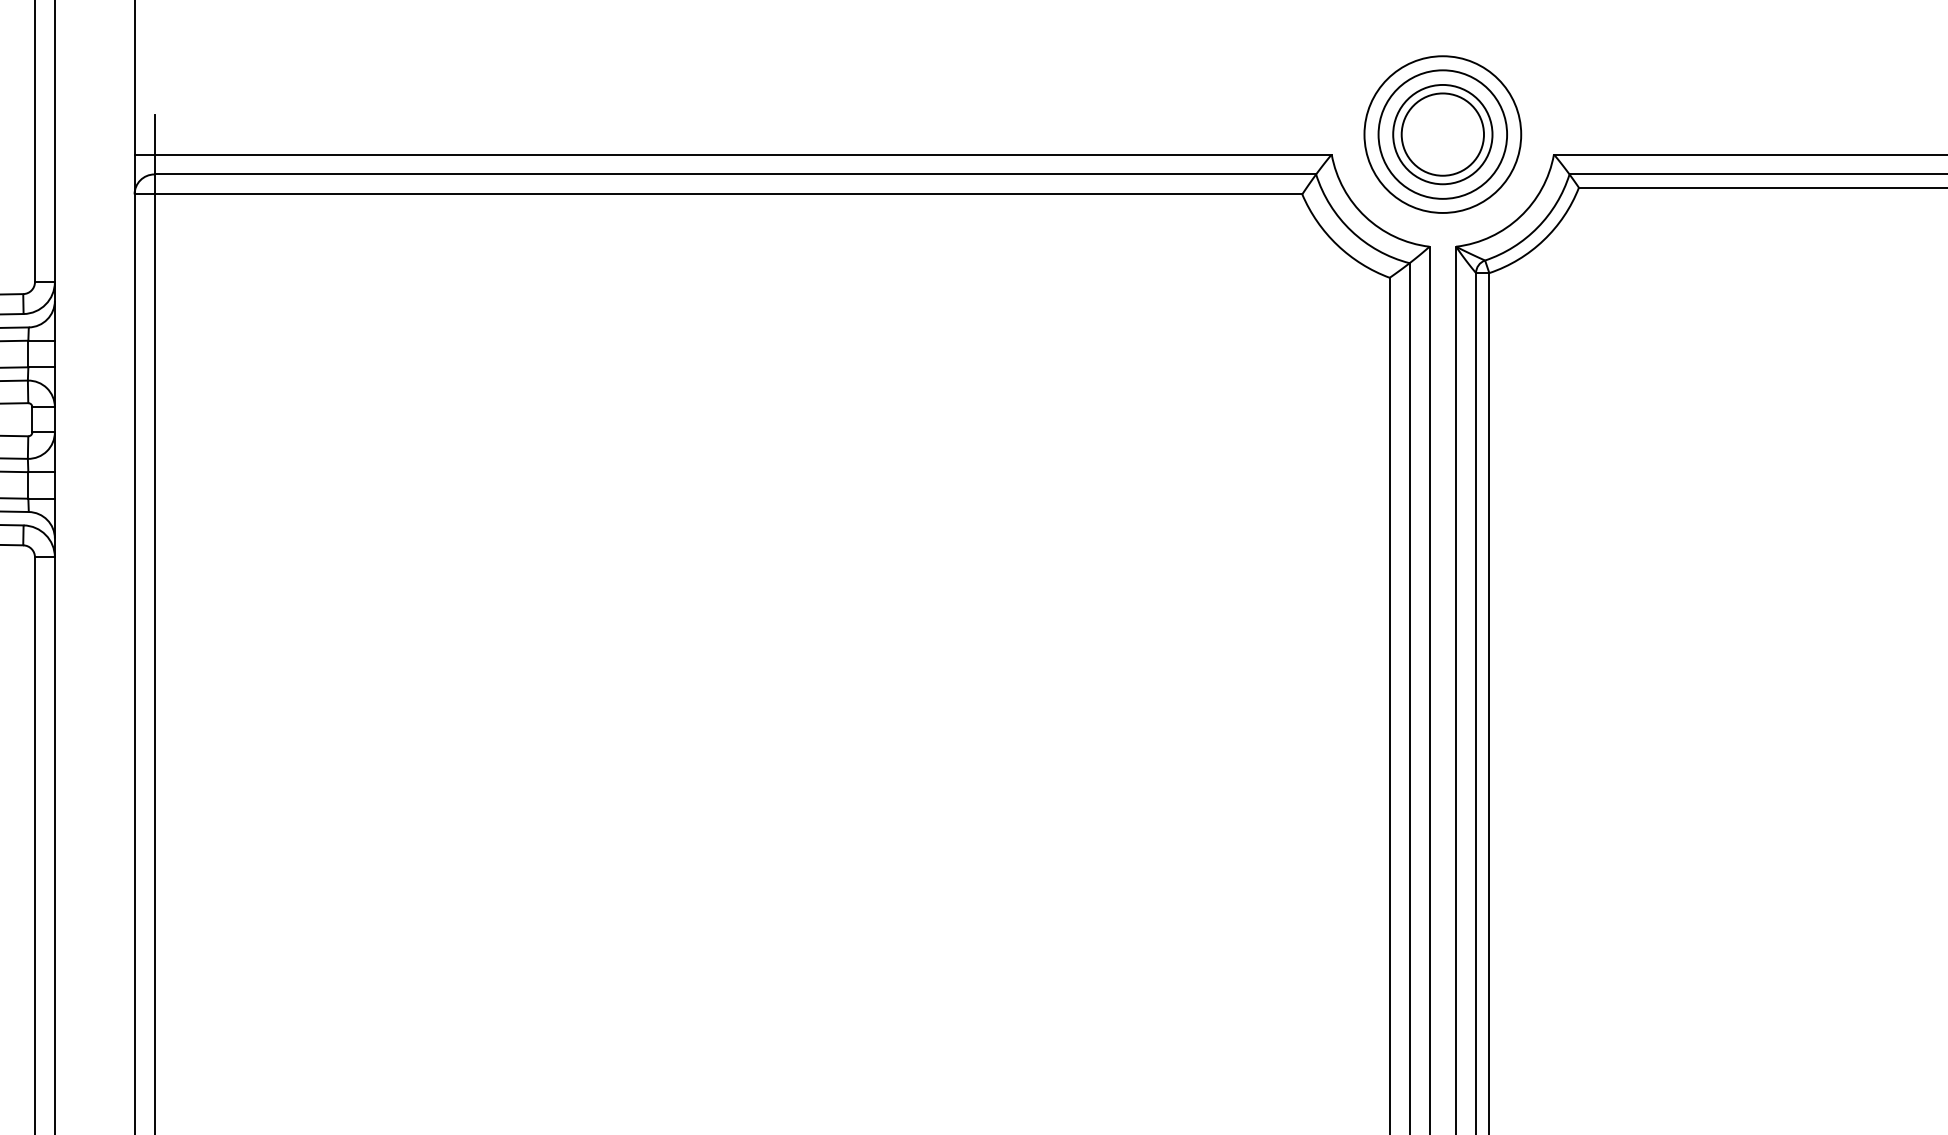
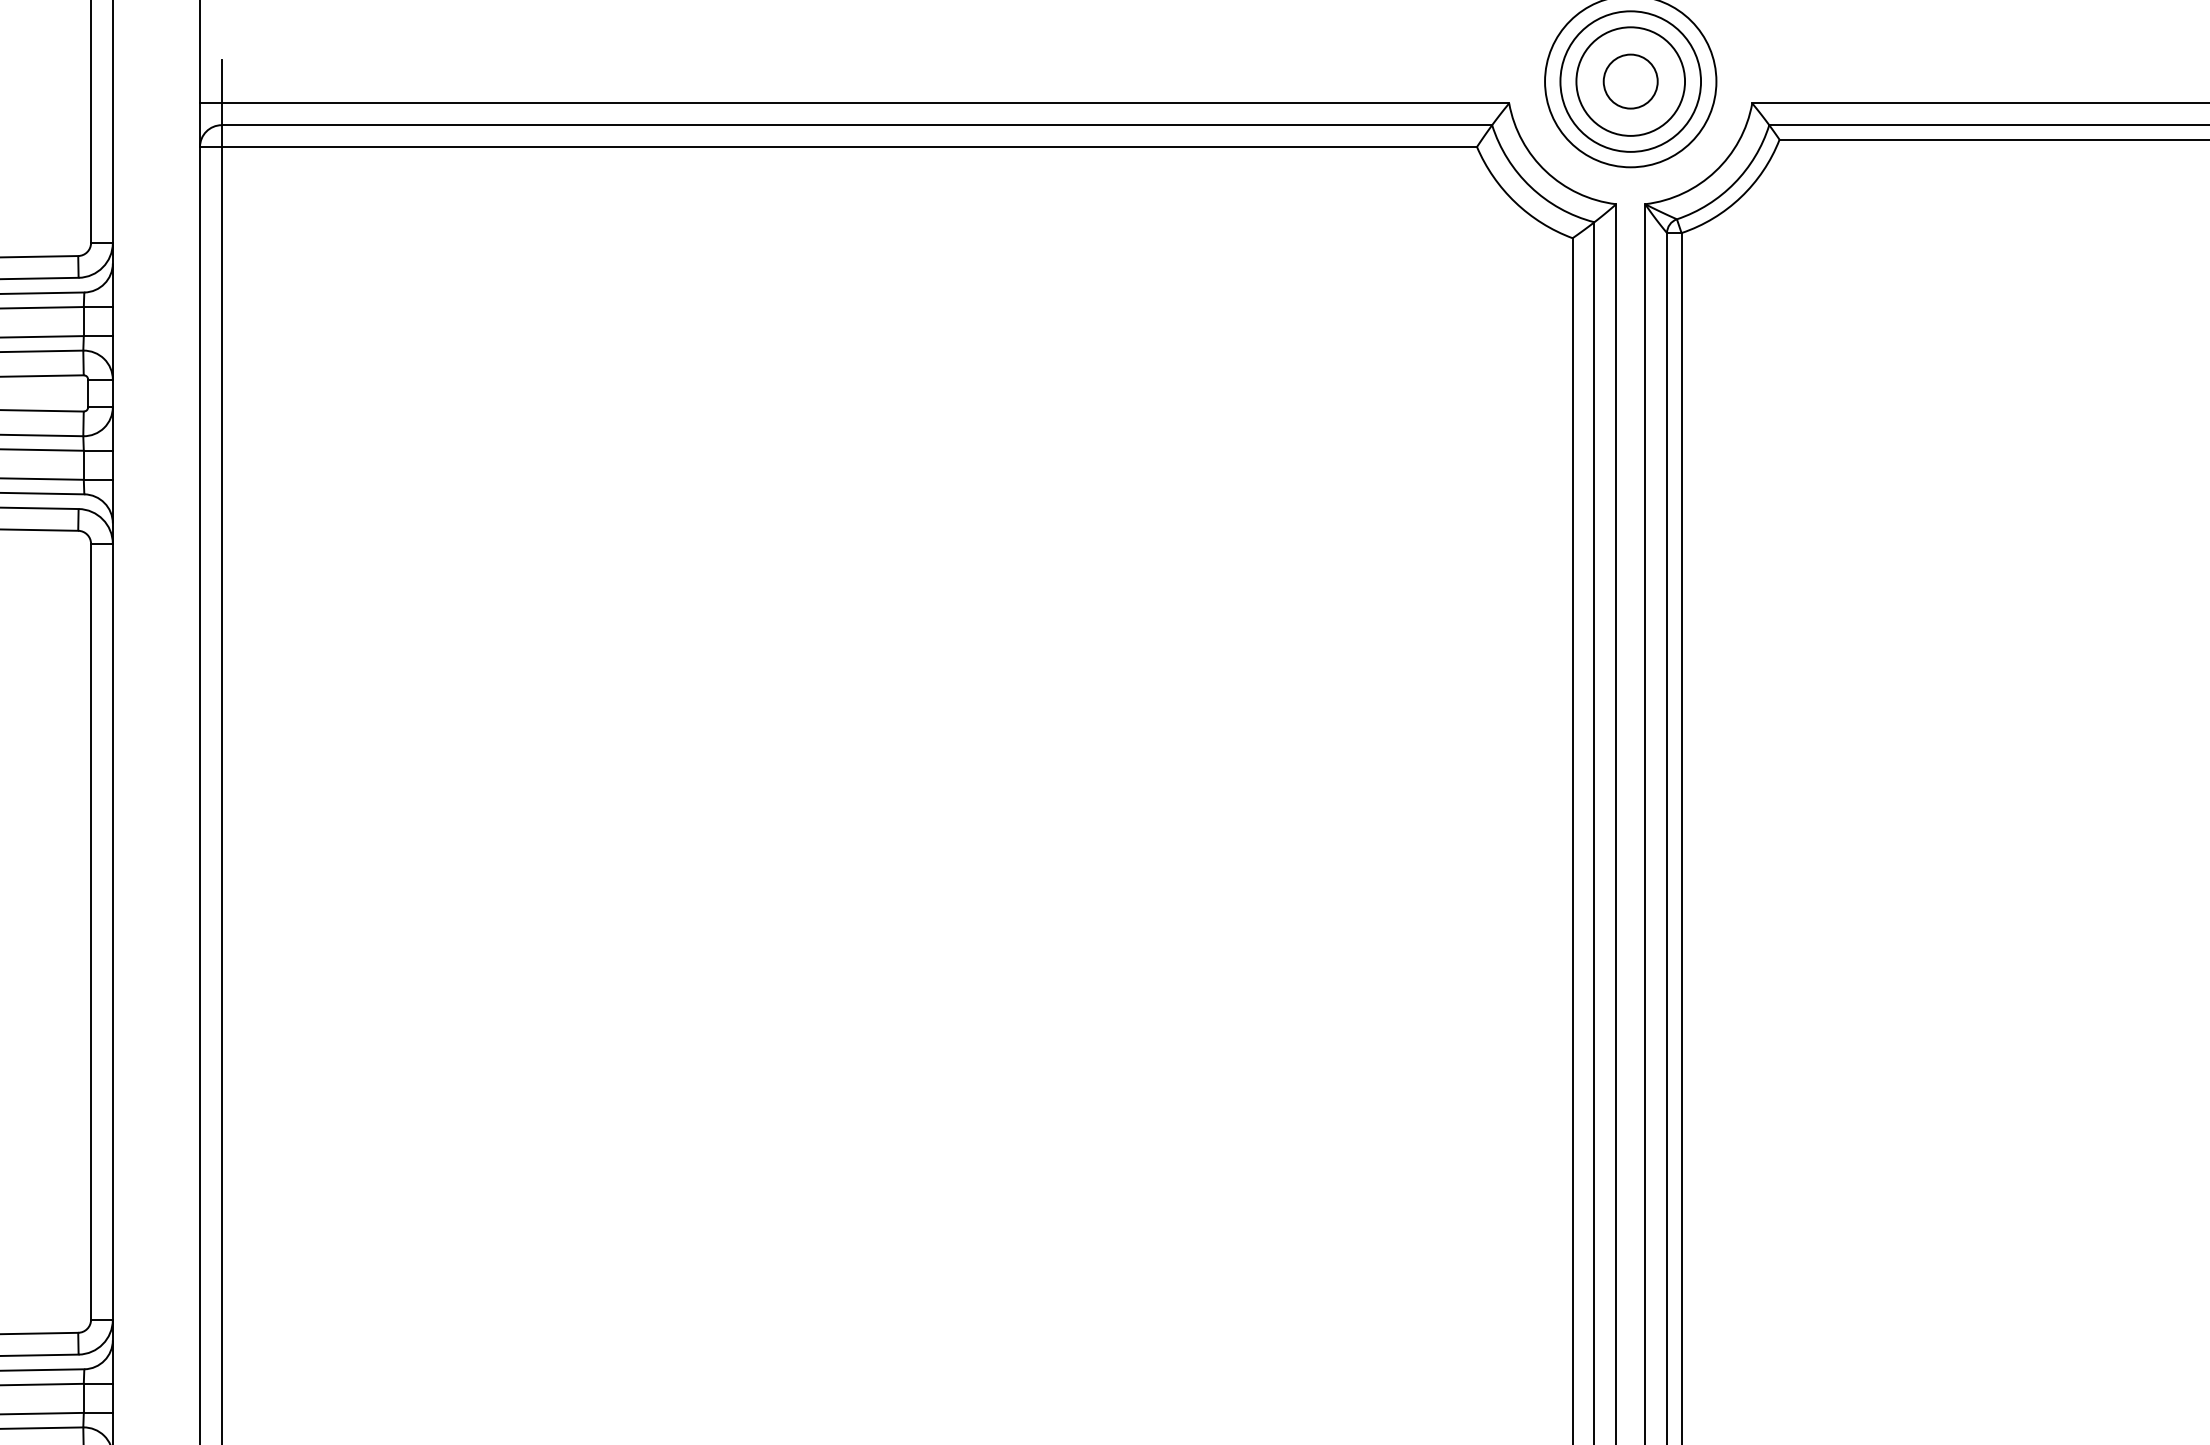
circle: (1442, 134) -> (1630, 81), size x0.6

